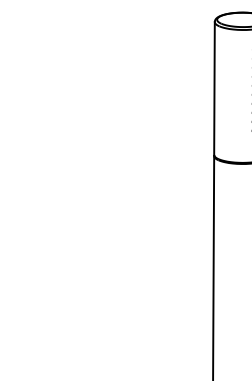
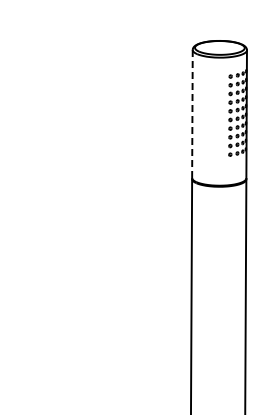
line: (214, 87) -> (192, 113), solid -> dashed

